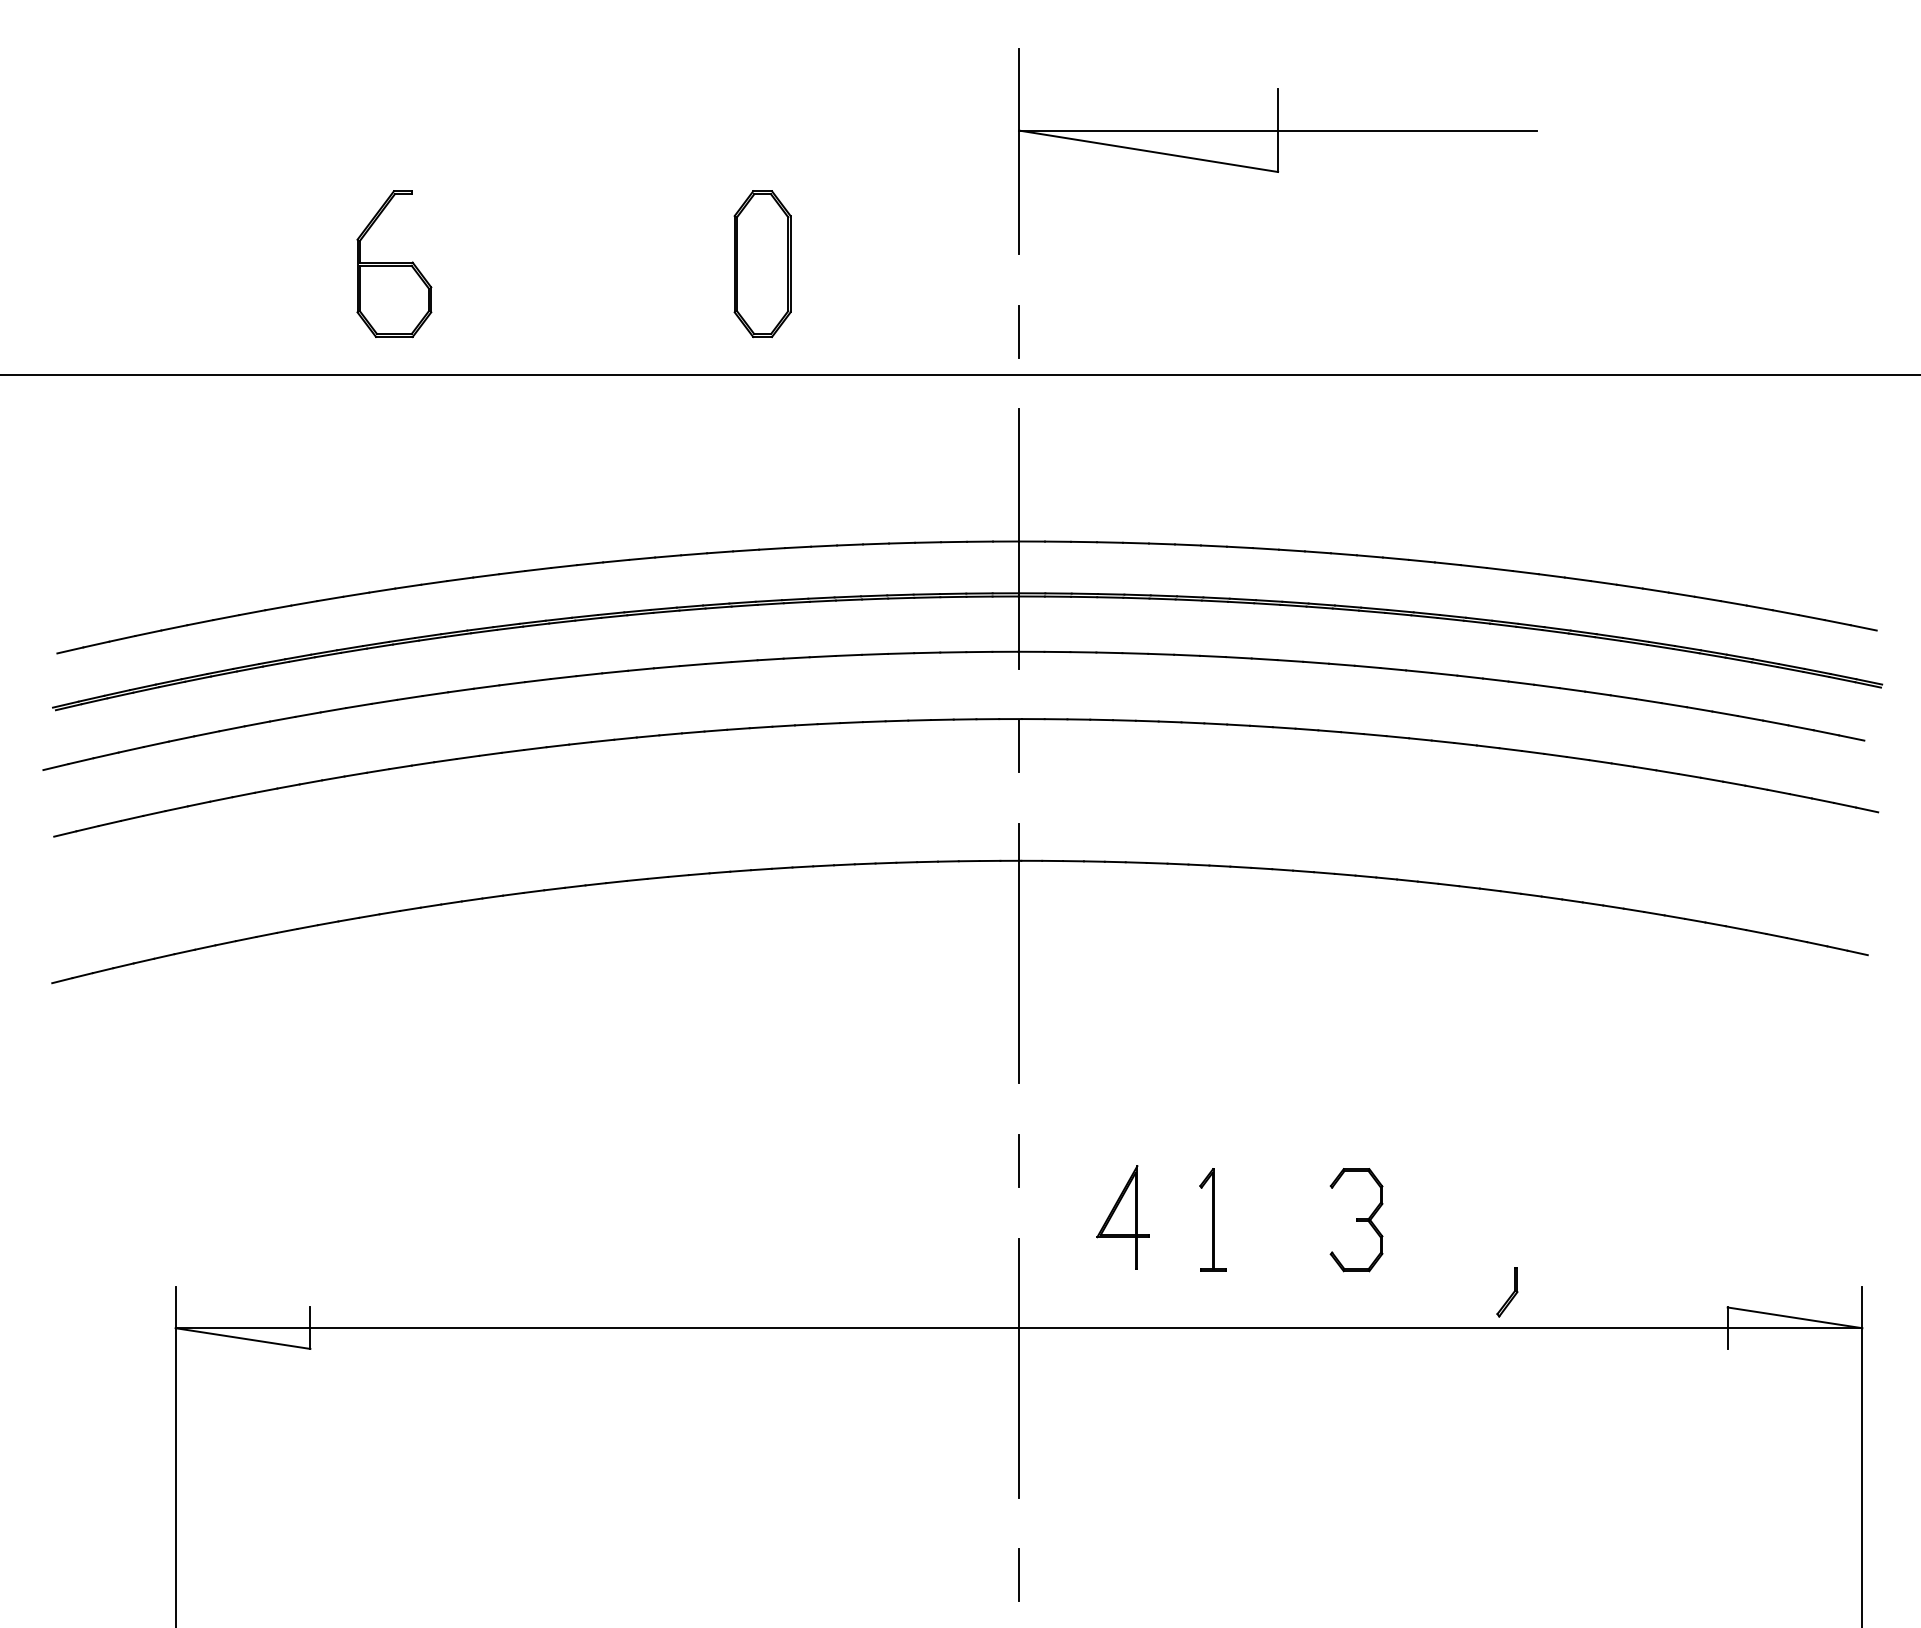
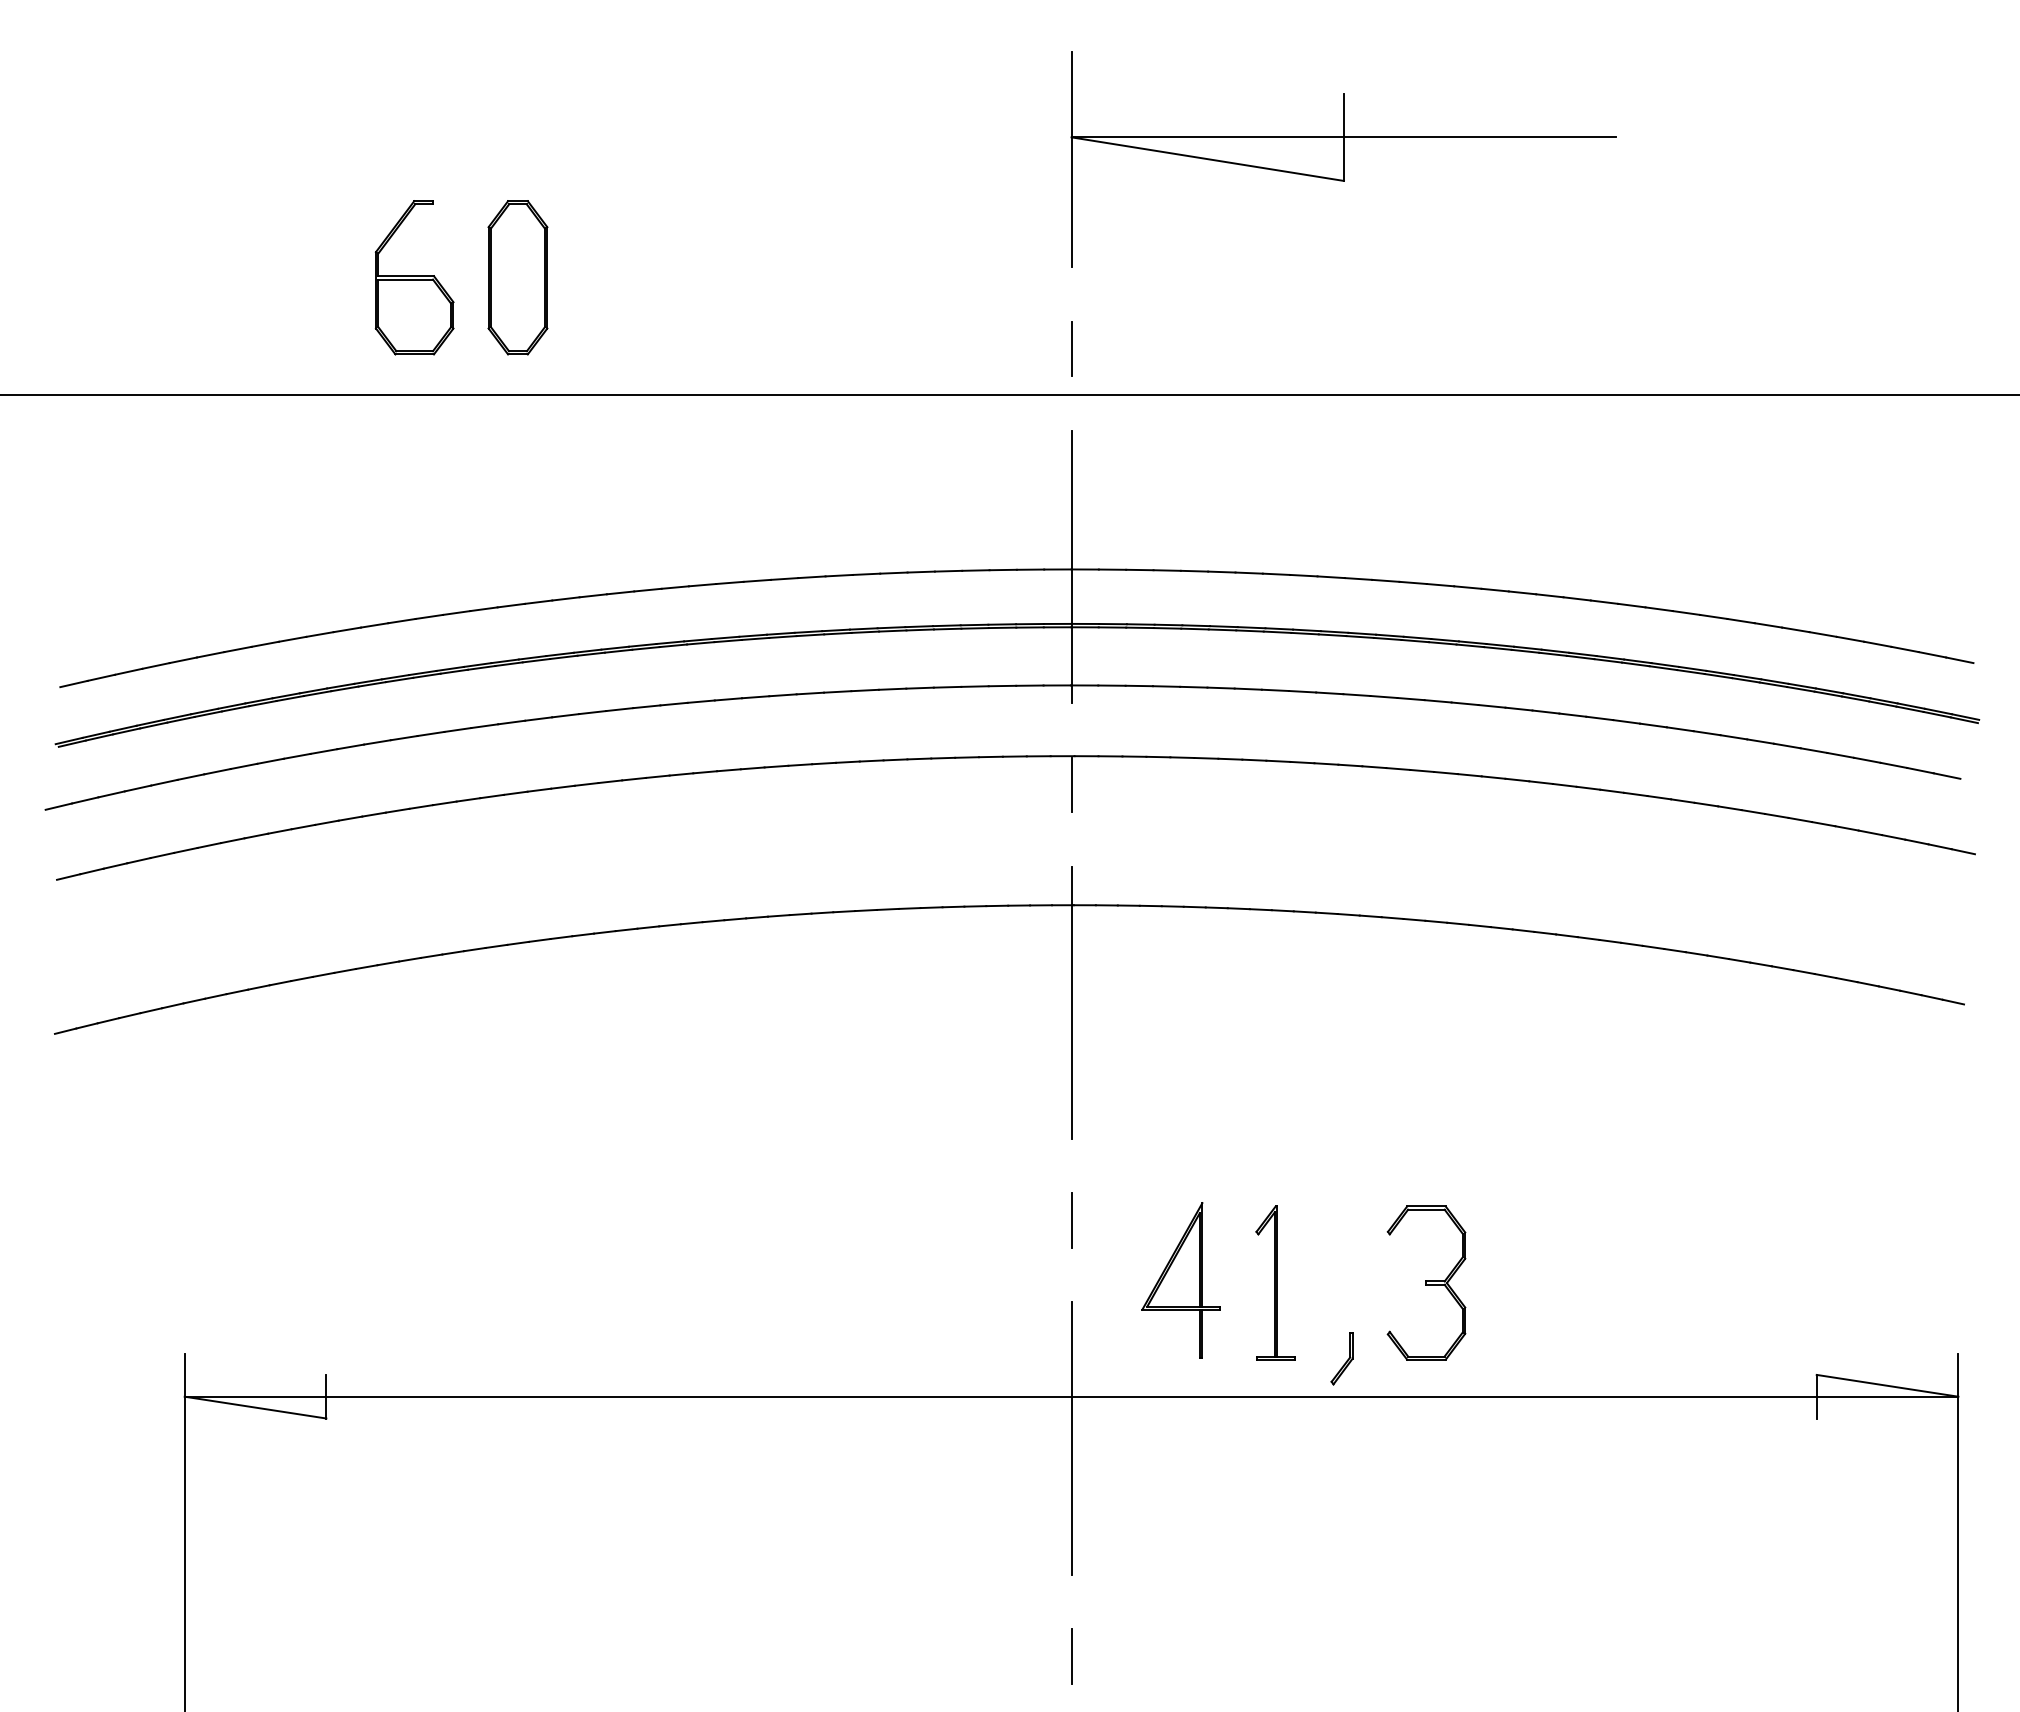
part: (762, 263) -> (517, 277), moved
part: (1122, 1217) -> (1180, 1280), size x1.43
part: (1212, 1219) -> (1275, 1282), size x1.43
part: (1356, 1219) -> (1426, 1282), size x1.43
part: (1506, 1291) -> (1341, 1358), moved

